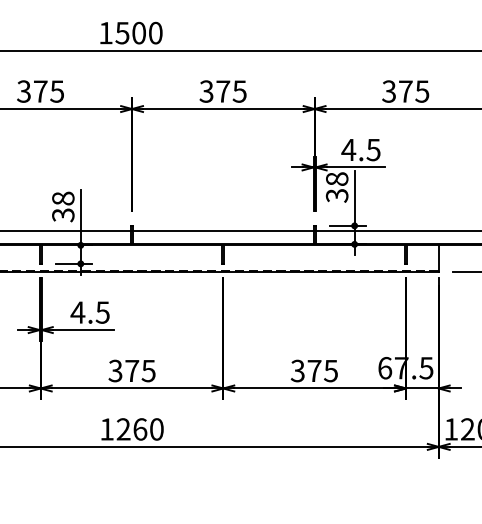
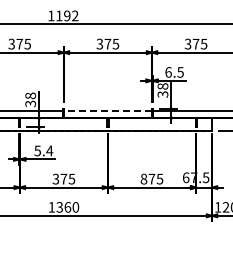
text: (139, 32) -> (67, 15), 1500 -> 1192
text: (348, 150) -> (168, 72), 4.5 -> 6.5
line: (222, 230) -> (107, 111), solid -> dashed
text: (89, 311) -> (43, 150), 4.5 -> 5.4
text: (296, 371) -> (143, 179), 375 -> 875
text: (122, 429) -> (59, 207), 1260 -> 1360

